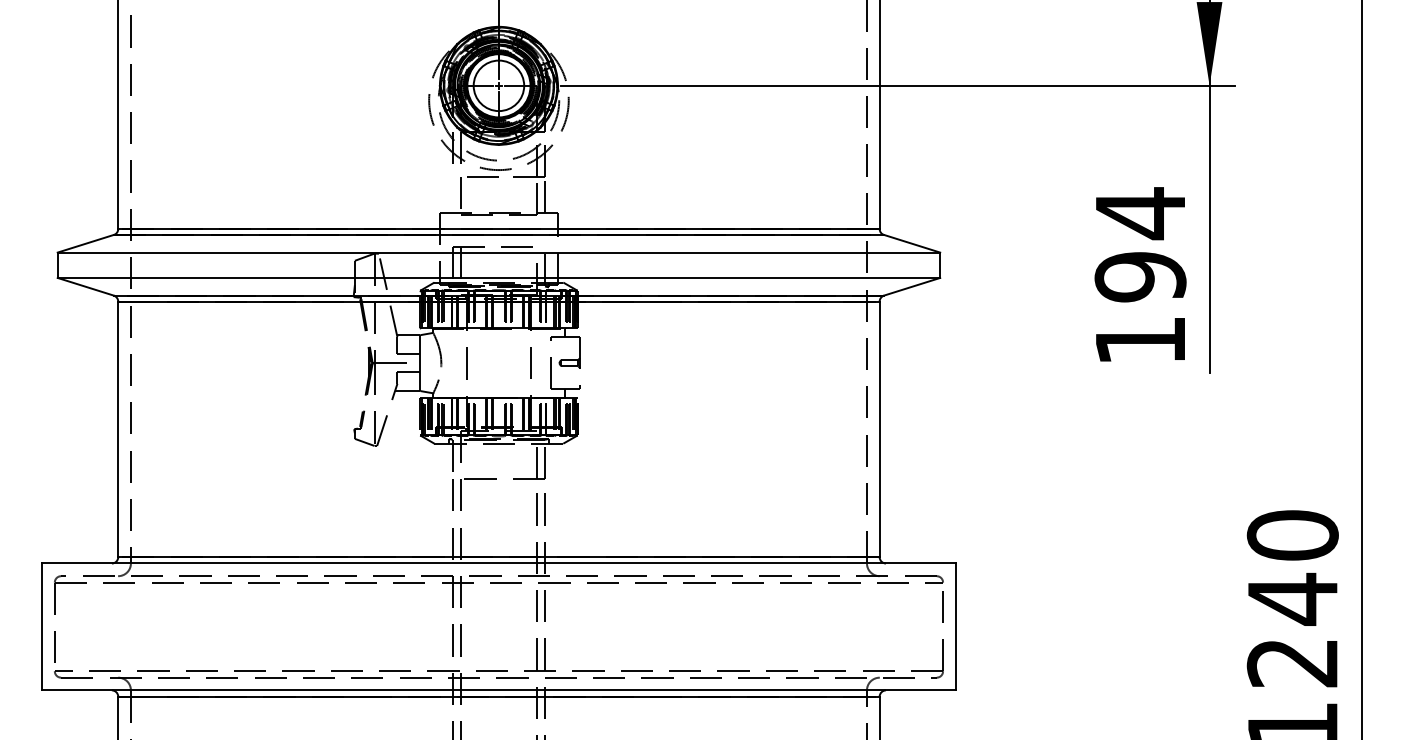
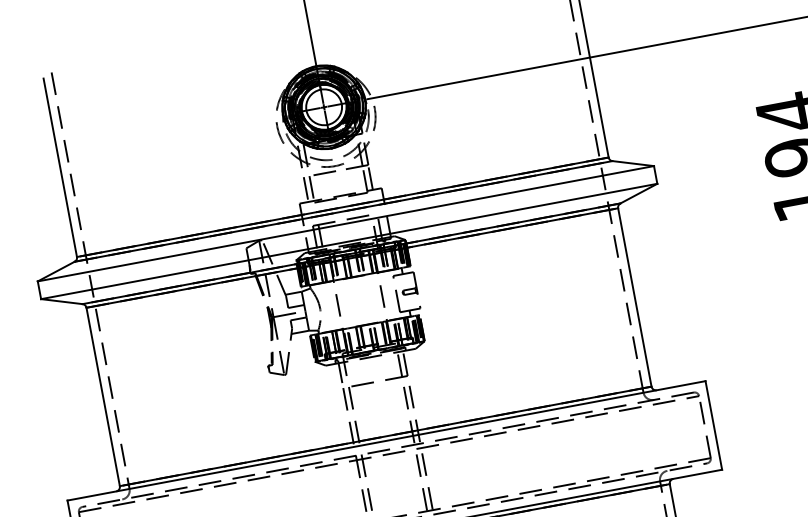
line: (452, 194) -> (305, 189), added

